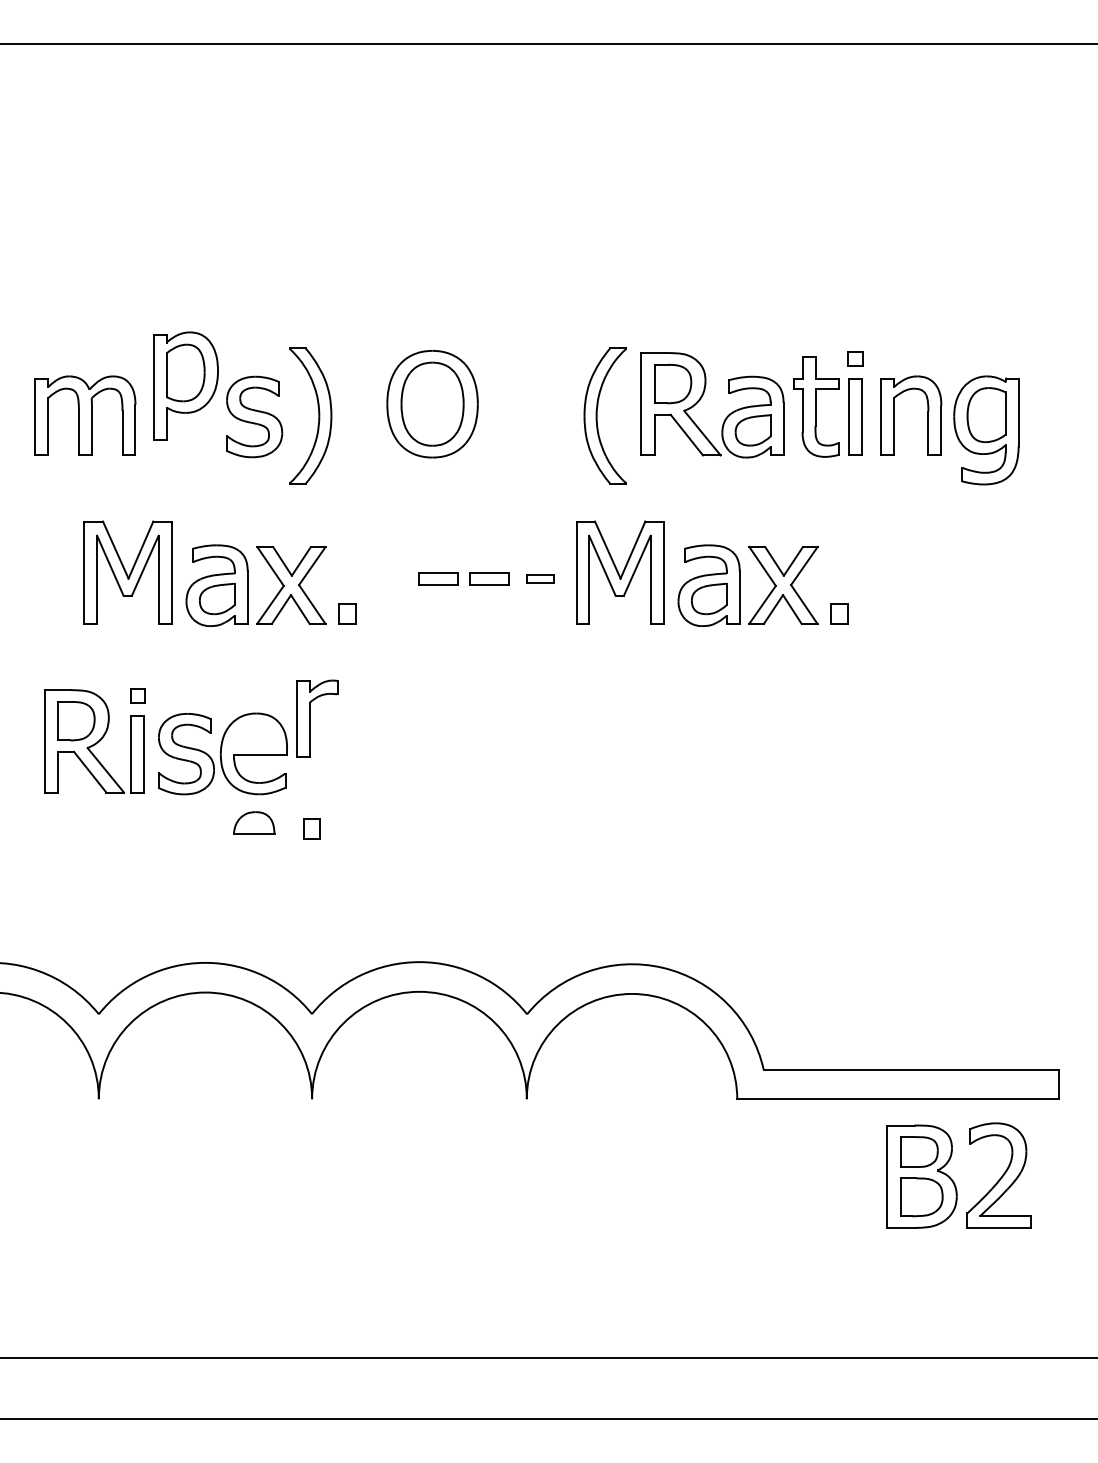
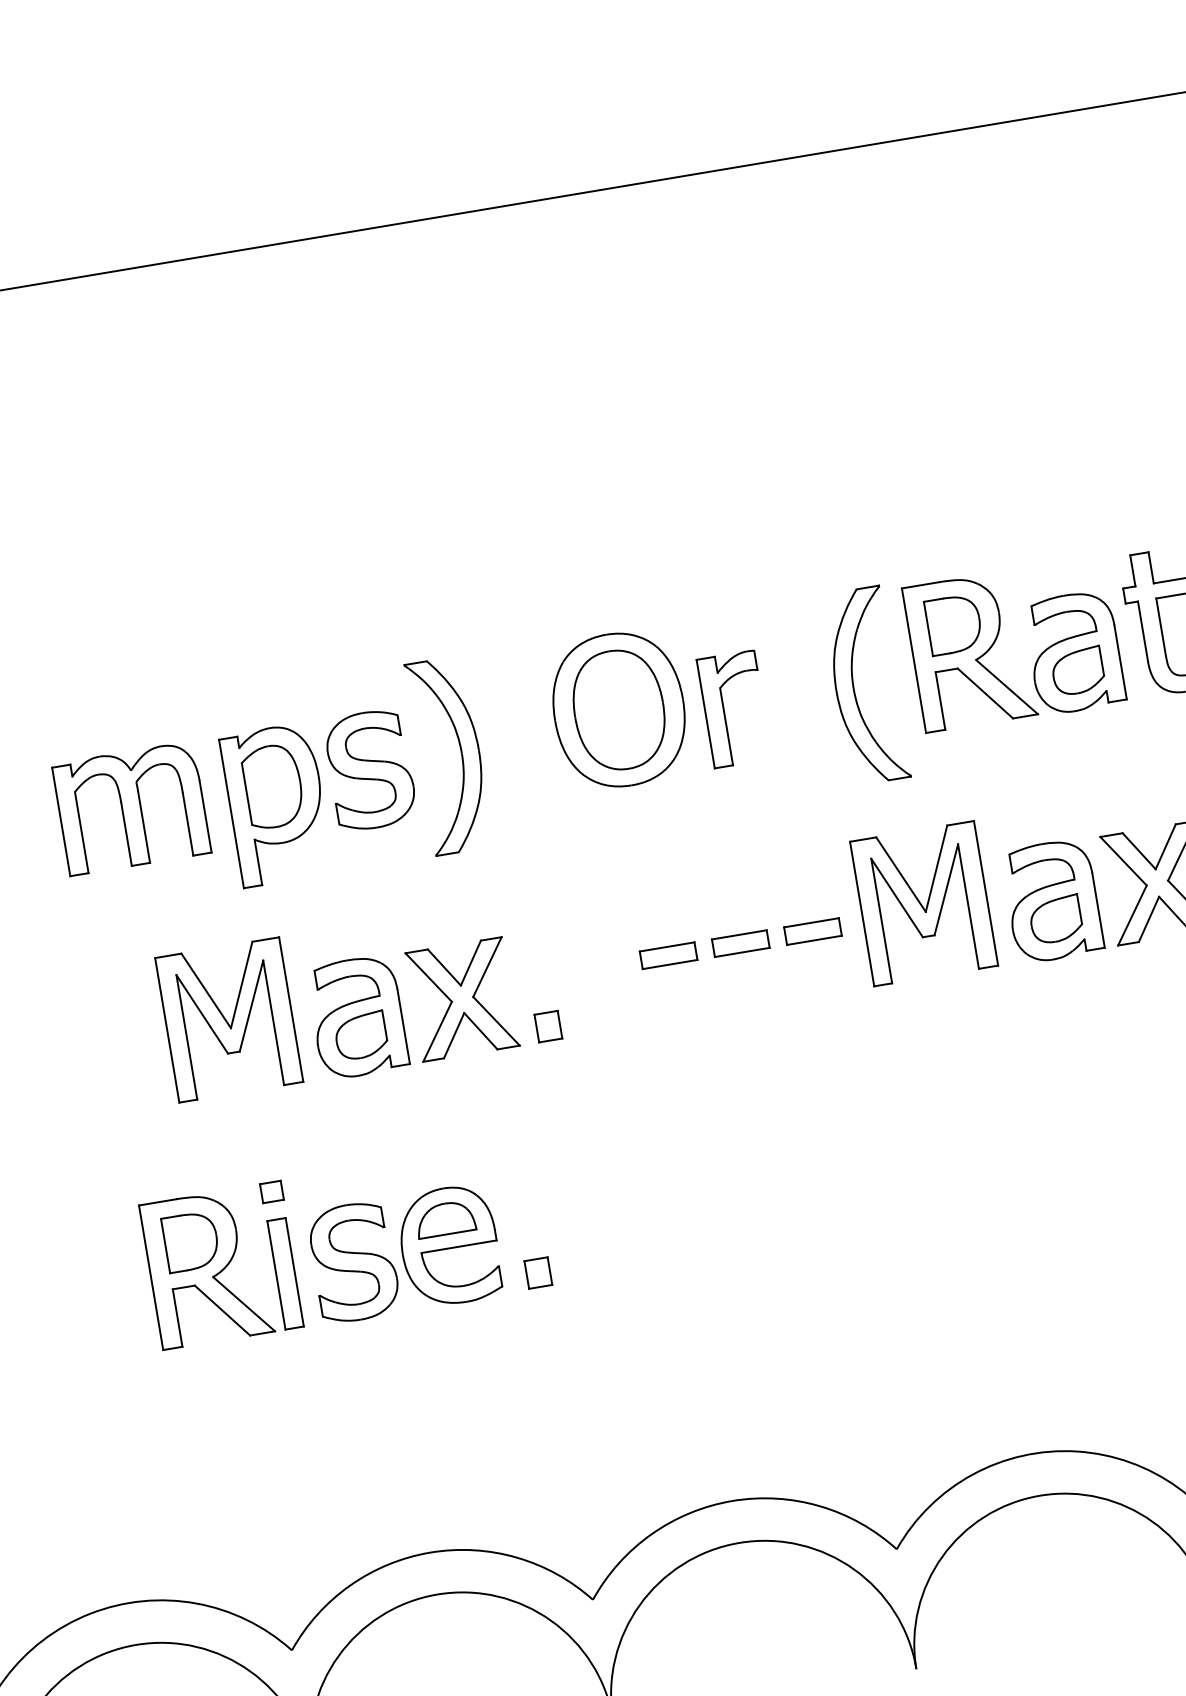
part: (185, 385) -> (276, 804), moved
part: (540, 578) -> (812, 930), size x1.43
part: (310, 718) -> (724, 710), moved
part: (254, 822) -> (445, 1218), moved
part: (311, 828) -> (537, 1272), moved

